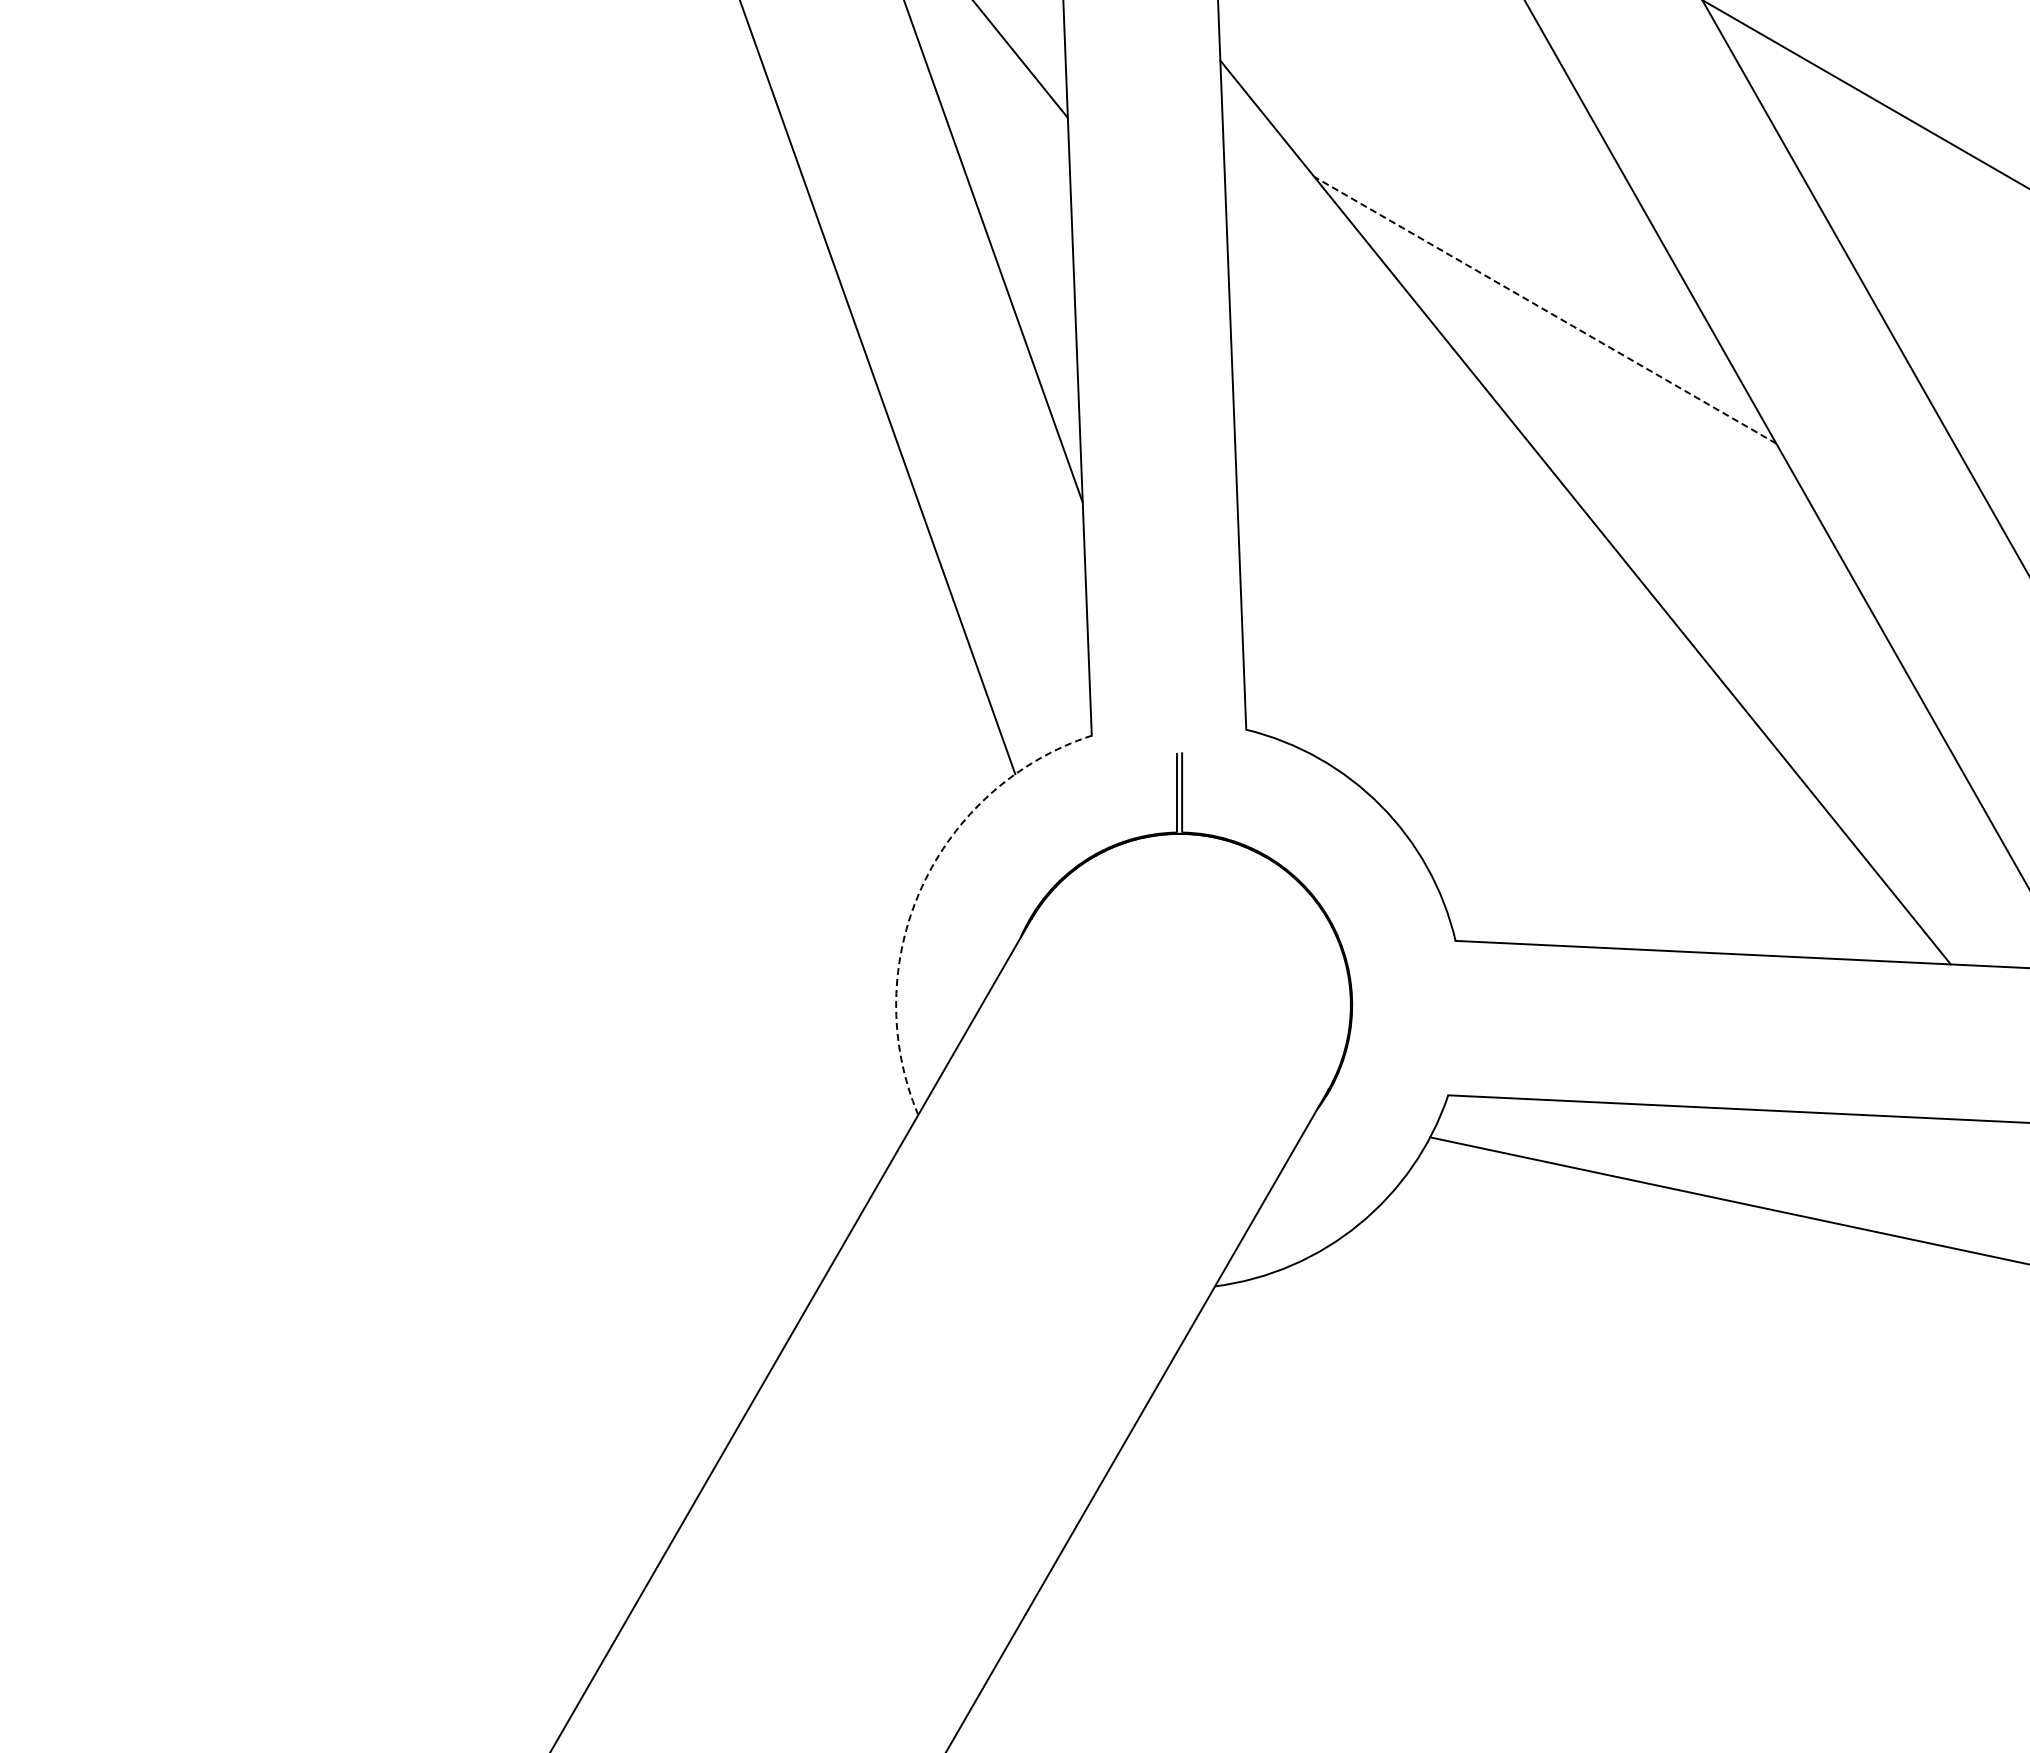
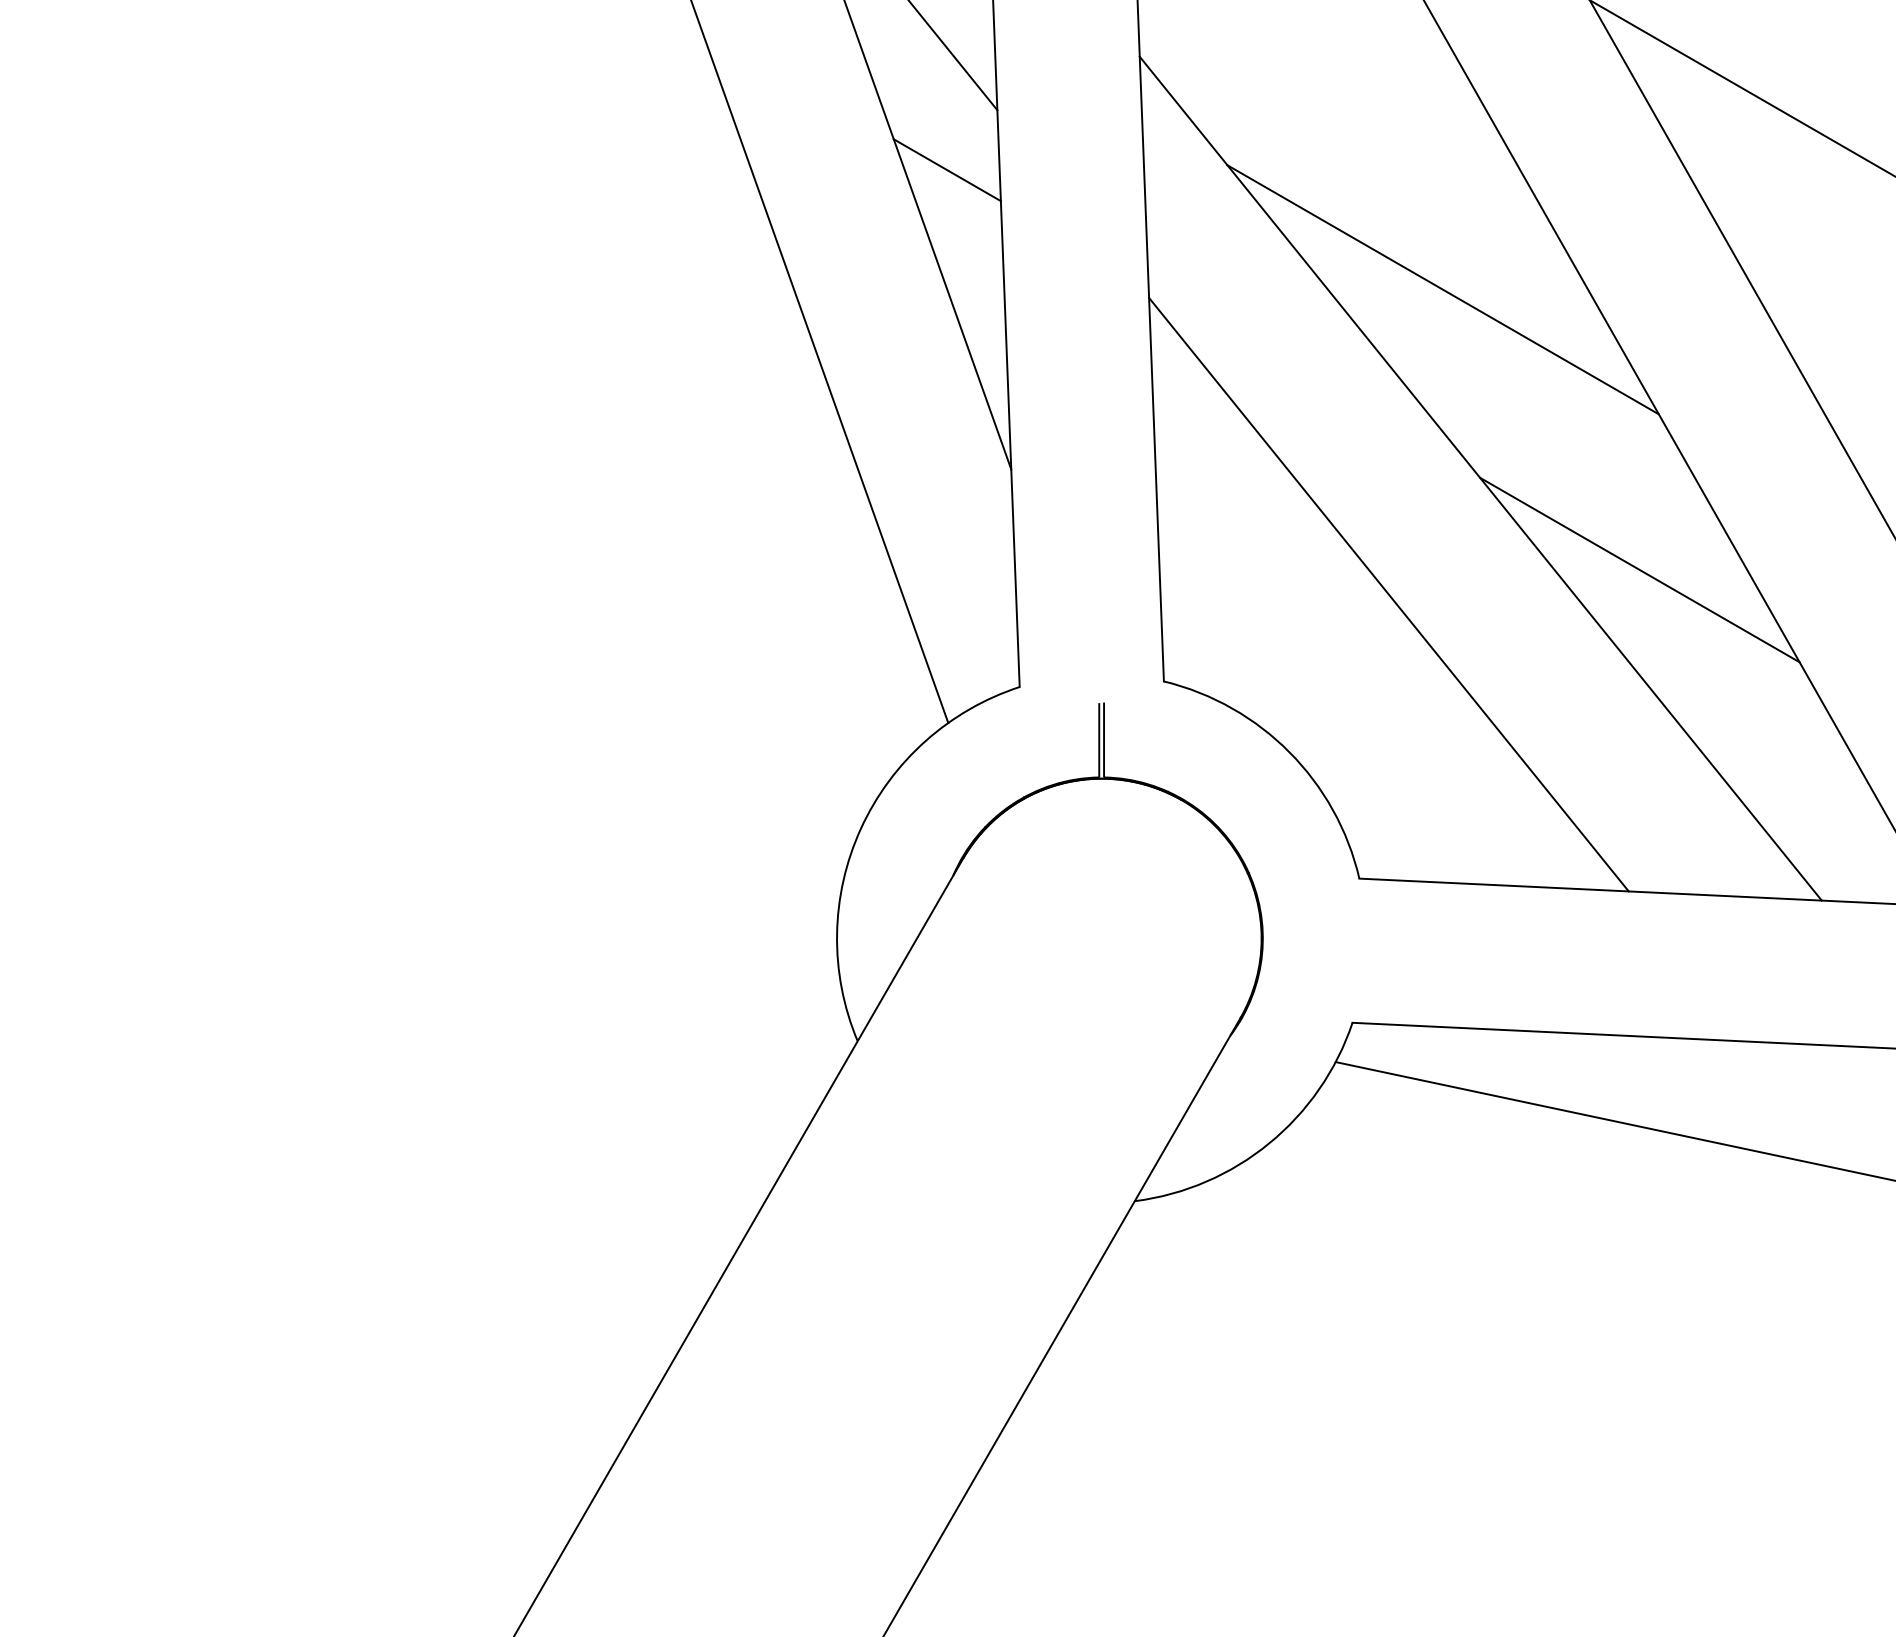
line: (1013, 182) -> (946, 170), added
line: (1545, 310) -> (1443, 290), dashed -> solid
line: (1755, 610) -> (1639, 570), added
line: (1487, 636) -> (1389, 594), added
arc: (921, 887) -> (860, 828), dashed -> solid

